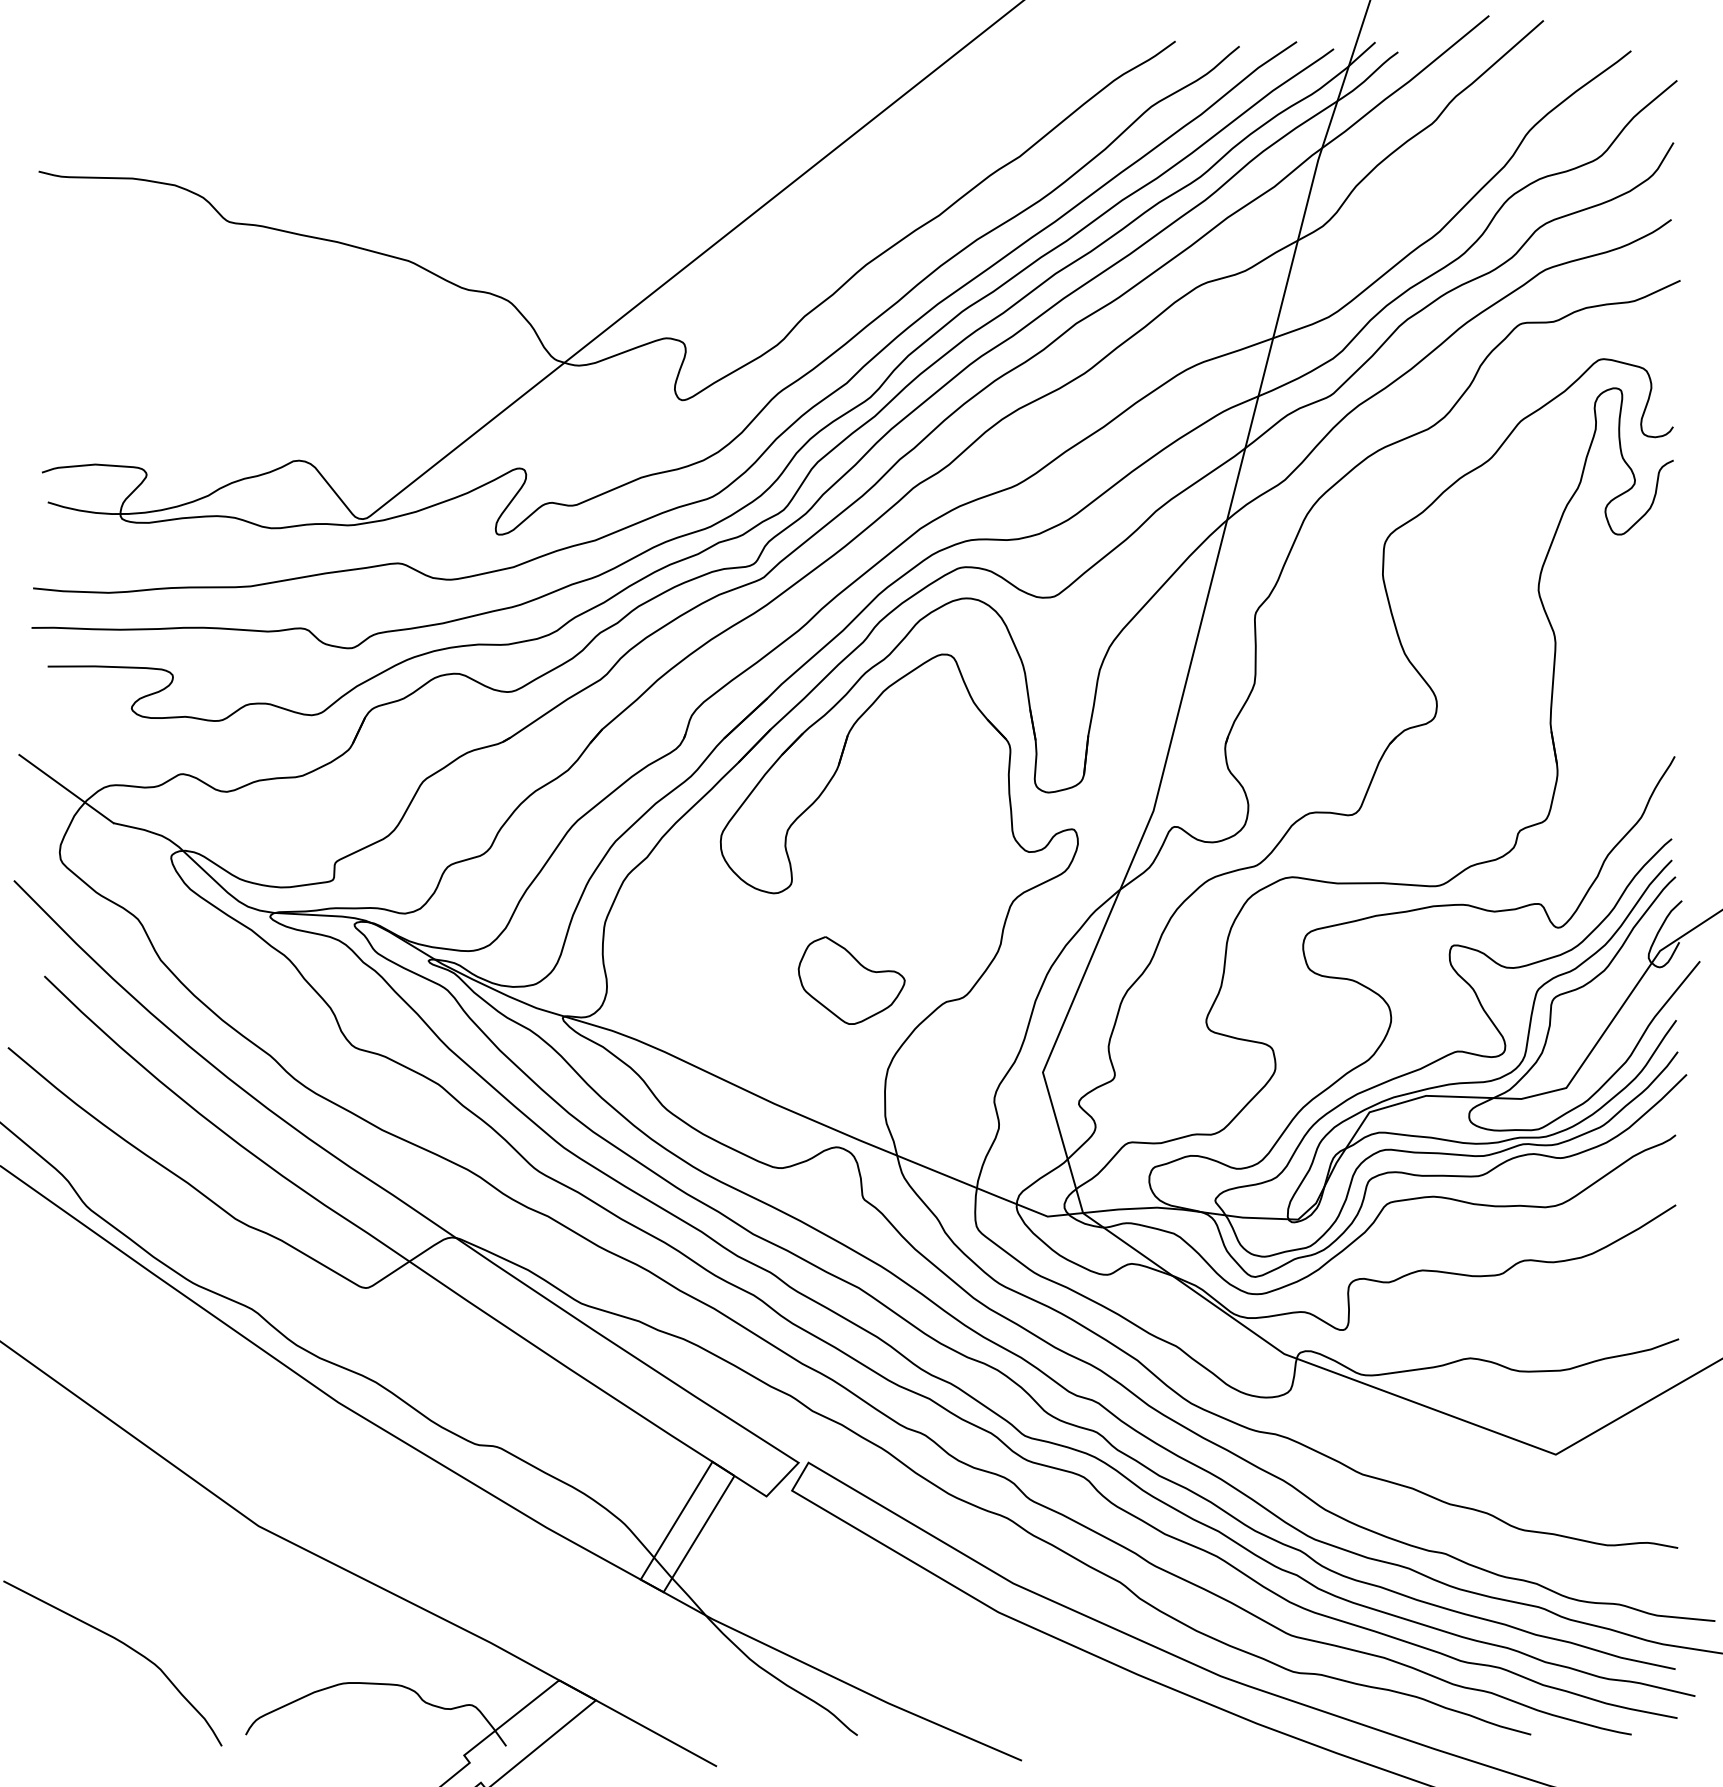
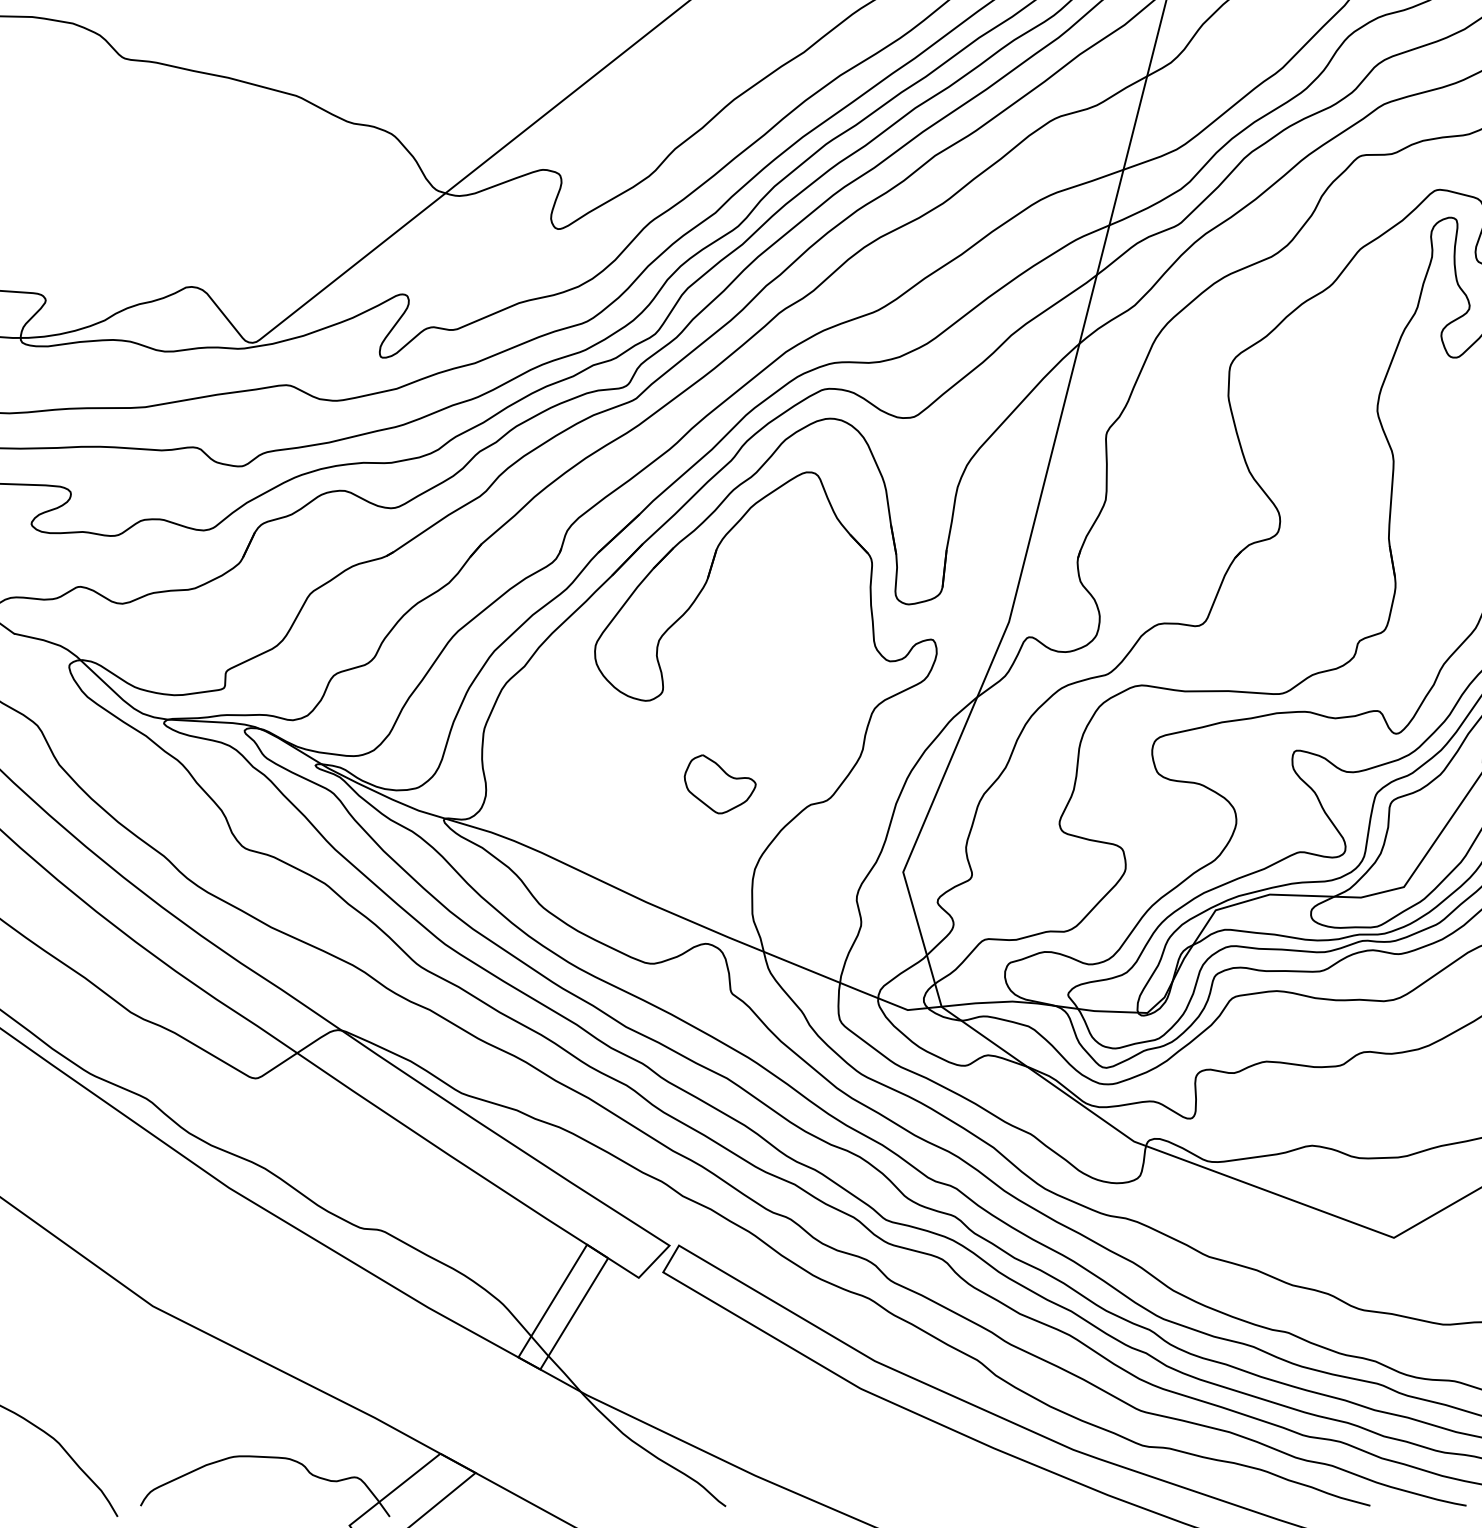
part: (851, 980) -> (720, 784), size x0.7

